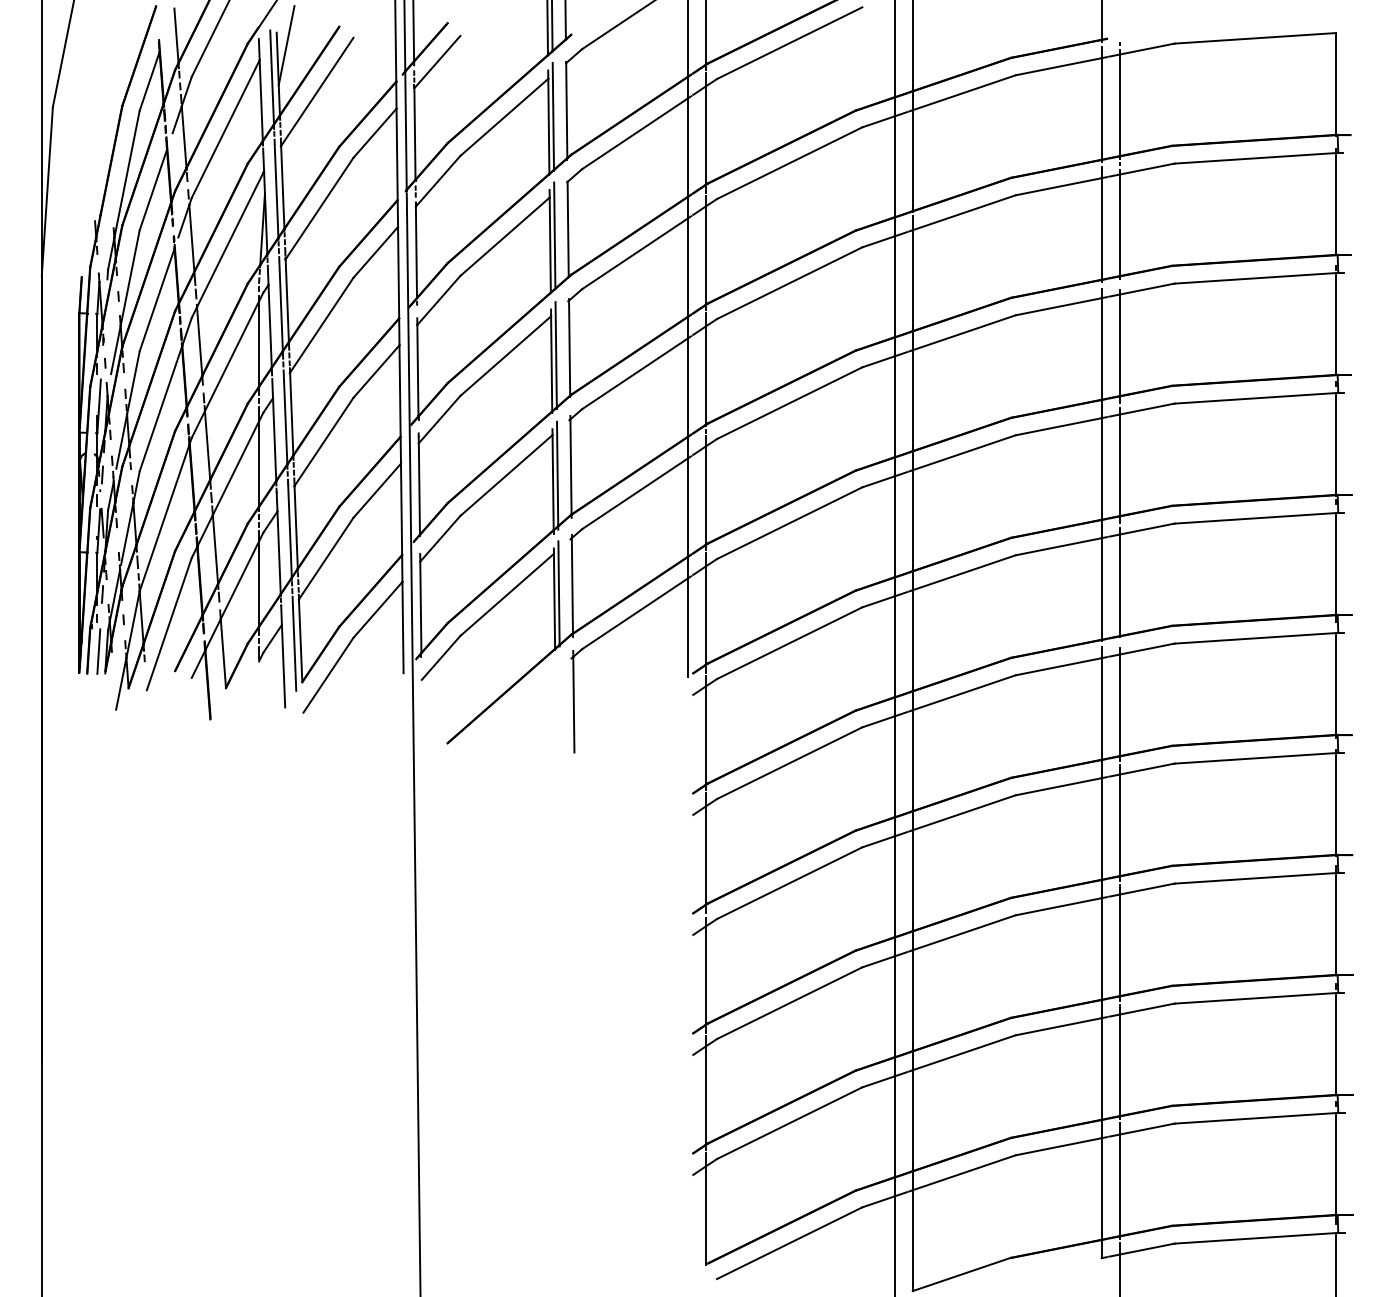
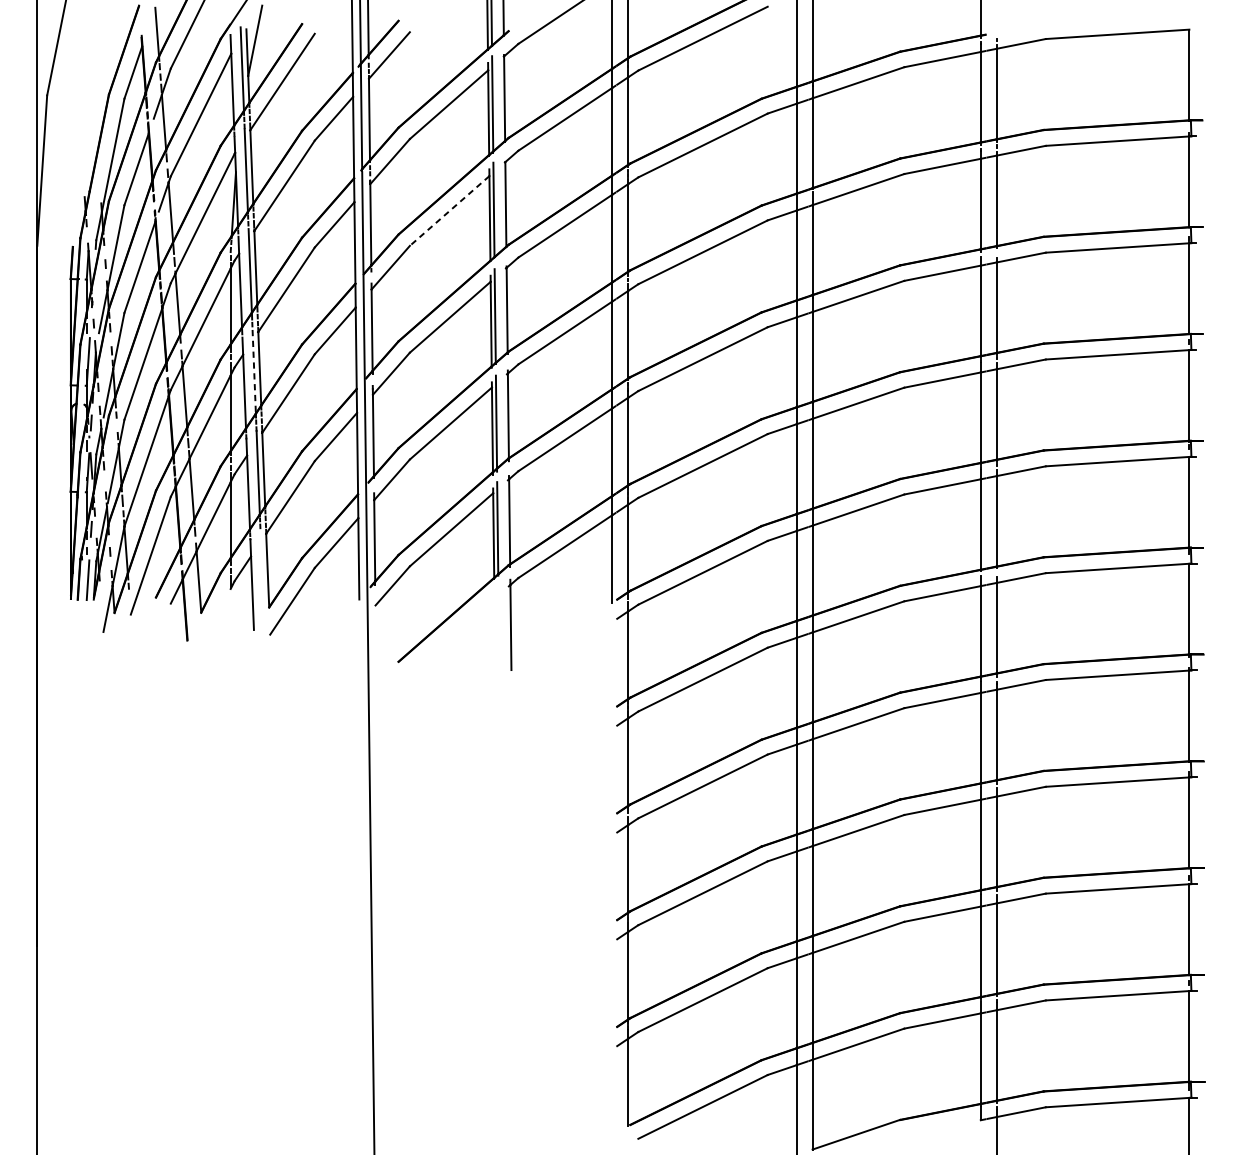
line: (504, 237) -> (449, 211), solid -> dashed
line: (285, 417) -> (254, 371), solid -> dashed
line: (294, 643) -> (262, 573), removed

